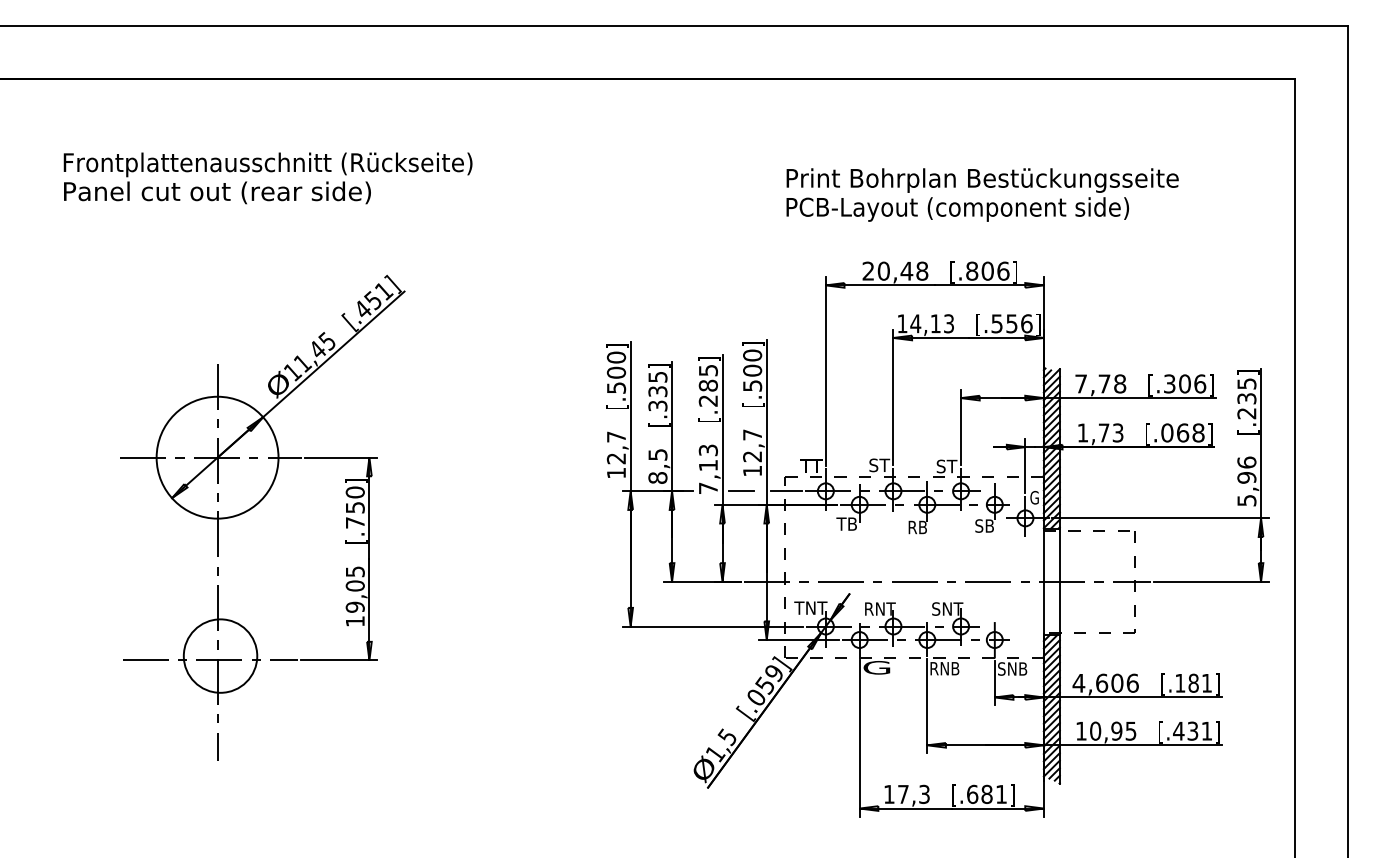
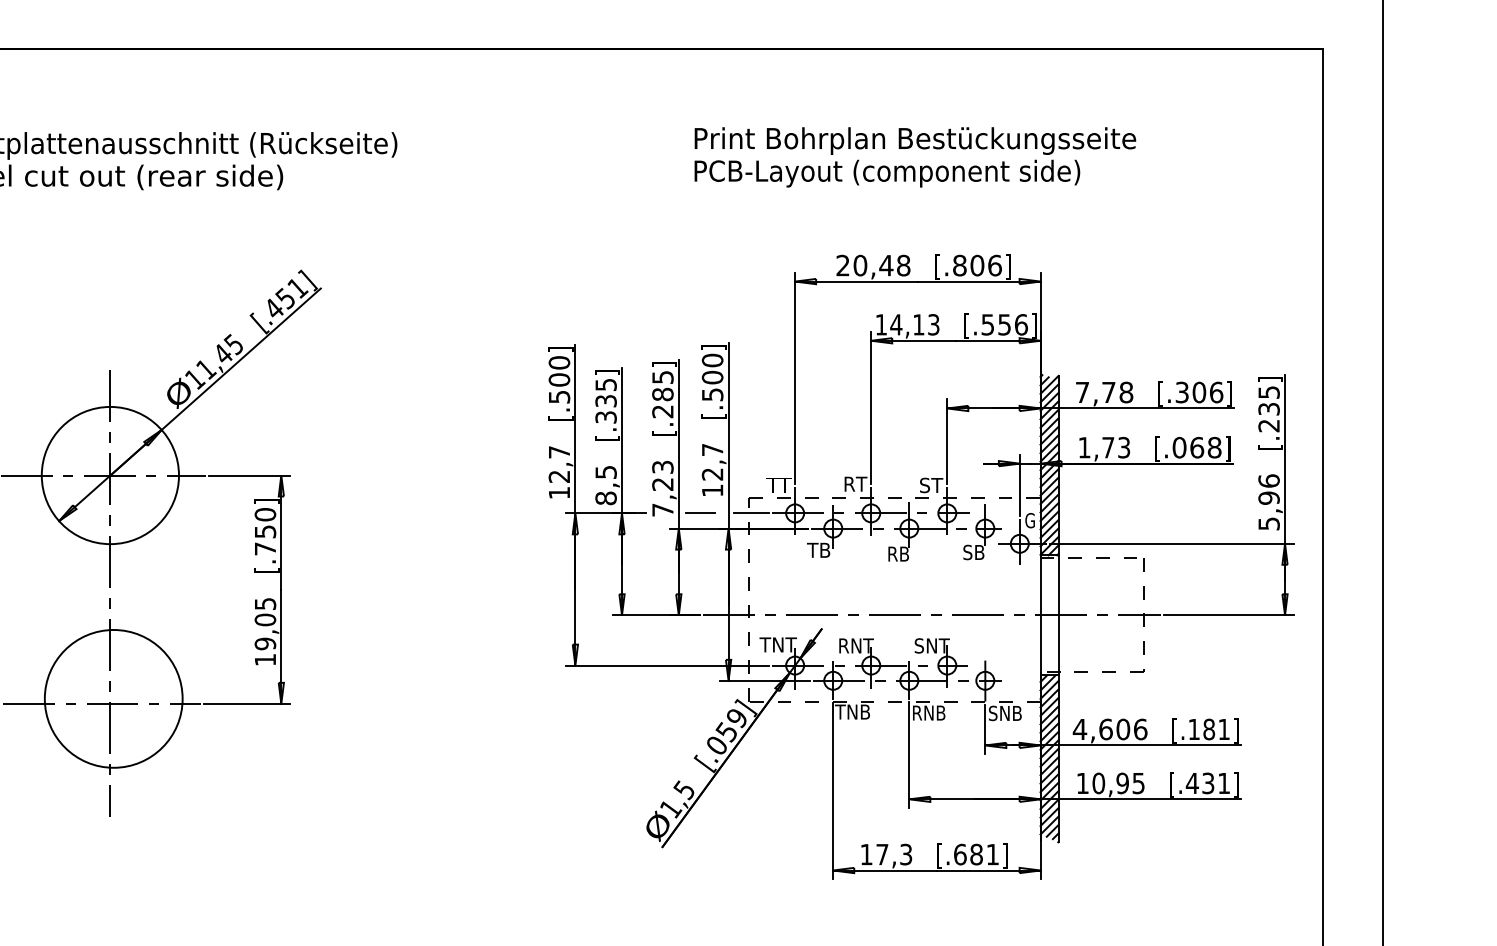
text: (982, 194) -> (915, 156), moved
text: (707, 465) -> (661, 484), 7,13 -> 7,23
text: (877, 465) -> (853, 484), ST -> RT
circle: (220, 655) -> (113, 698), size x1.67
text: (876, 667) -> (852, 711), G -> TNB

